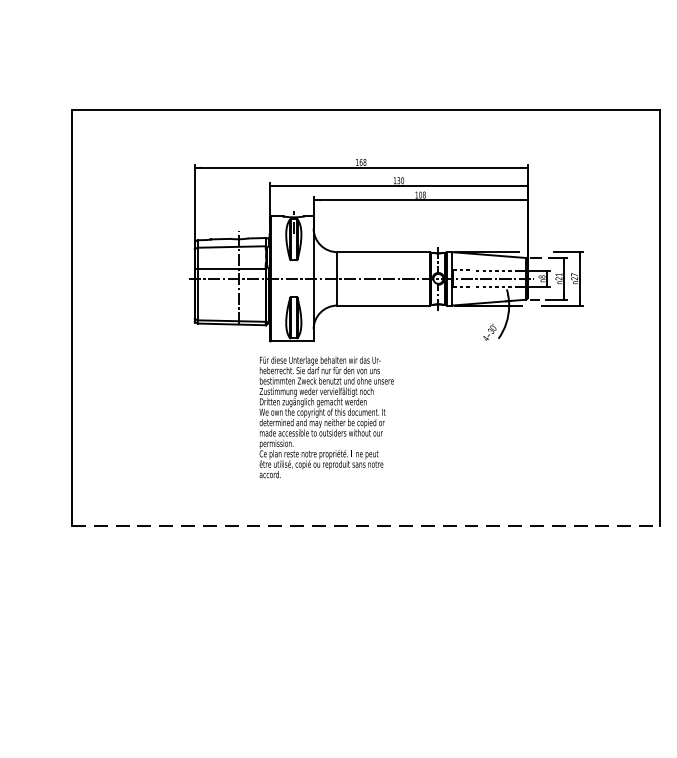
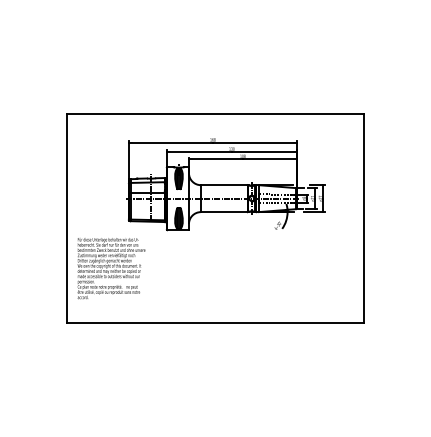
text: (326, 417) -> (111, 268), moved
line: (366, 526) -> (215, 323), dashed -> solid

